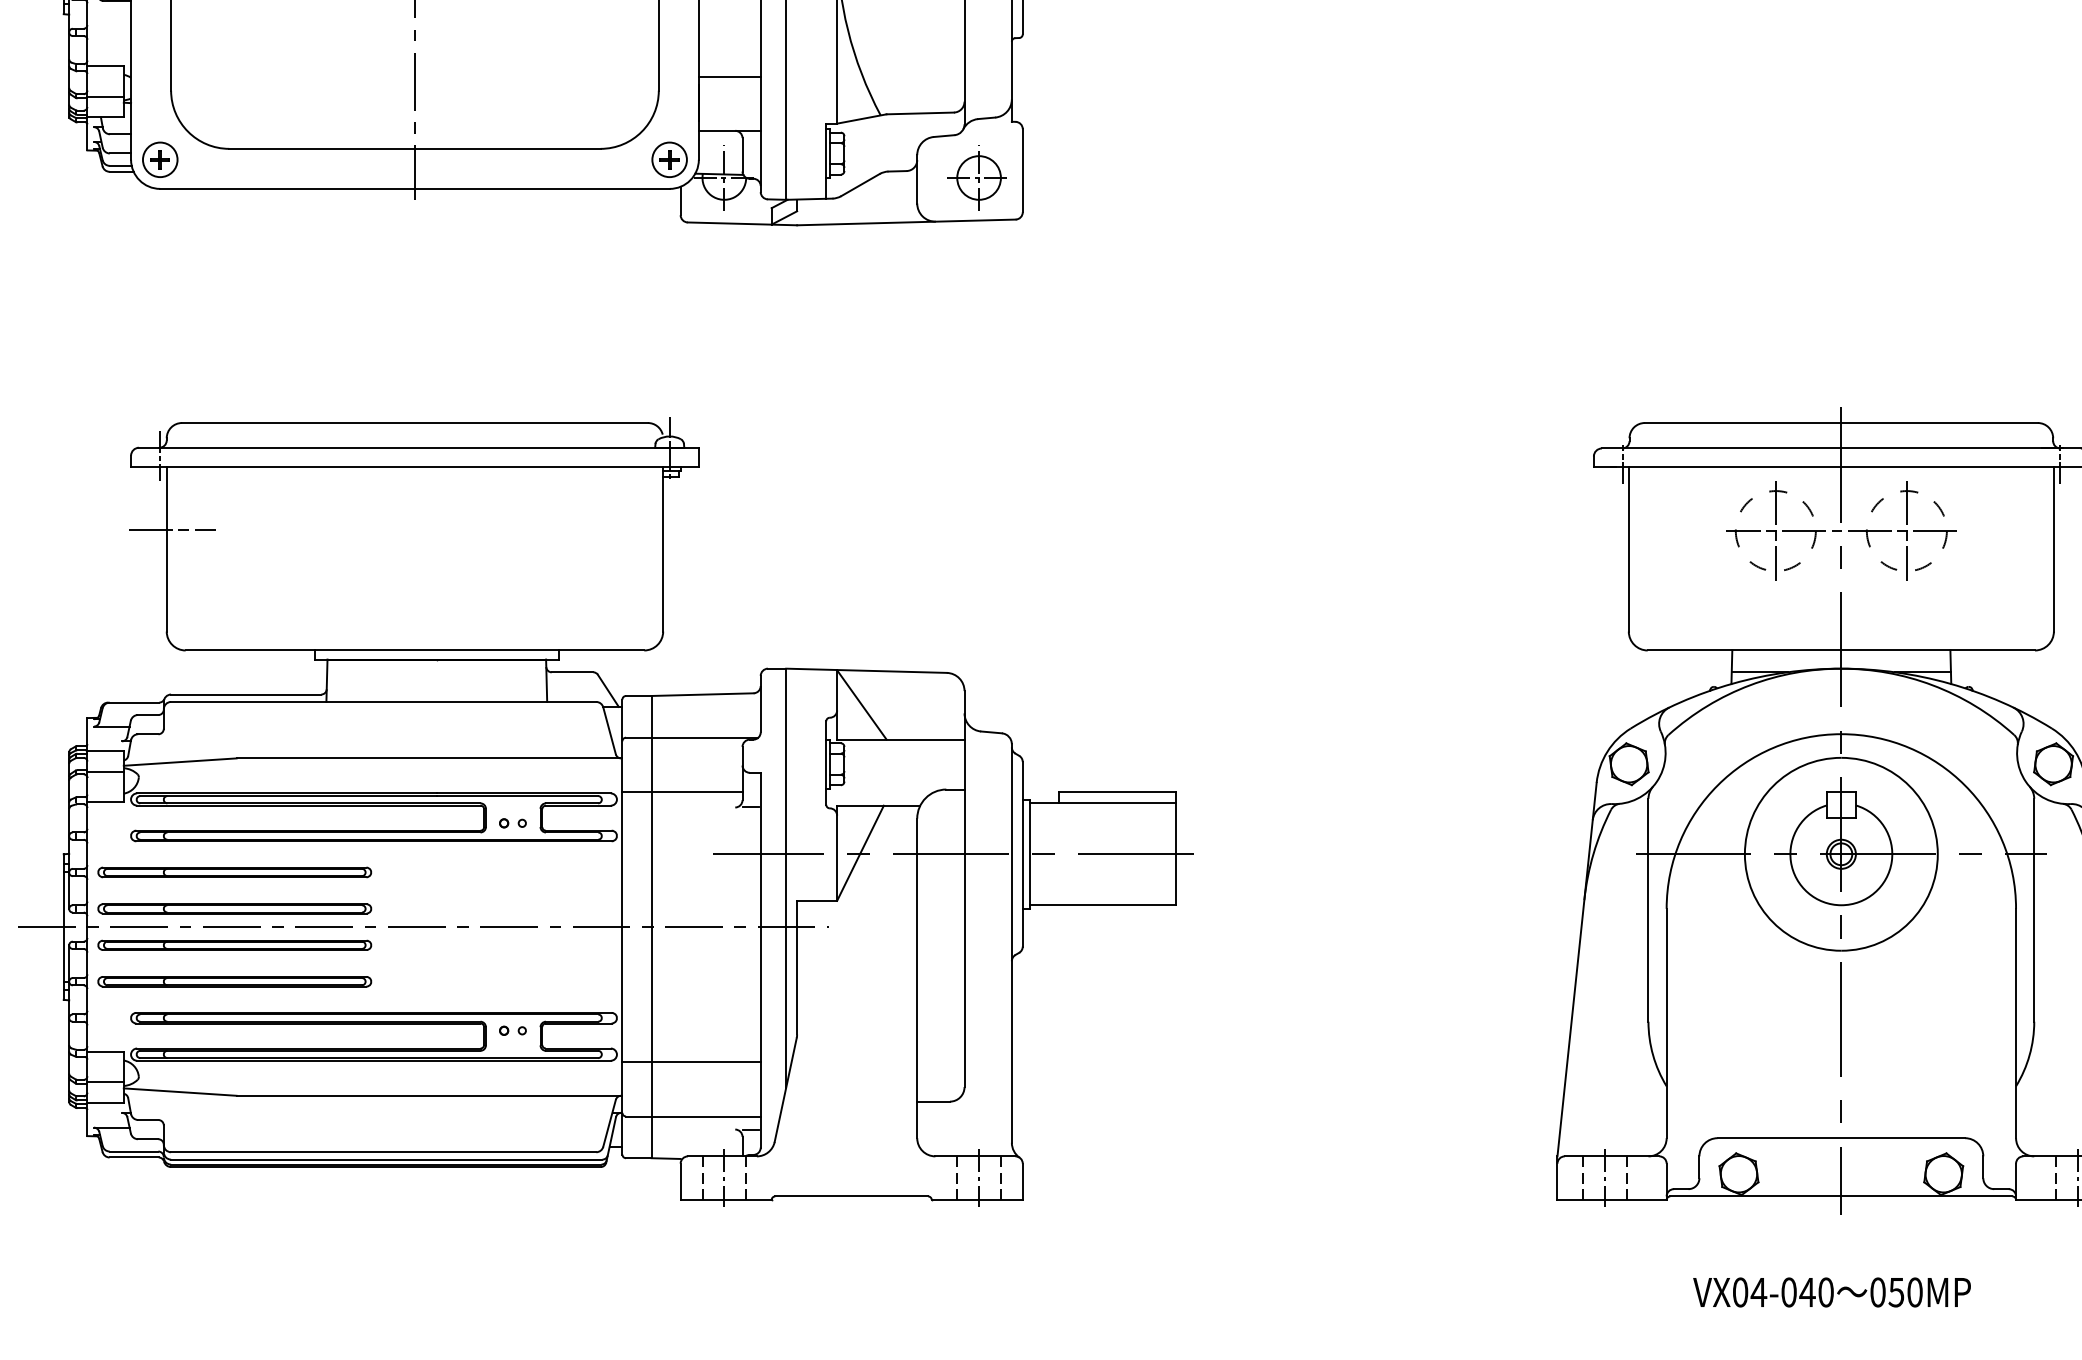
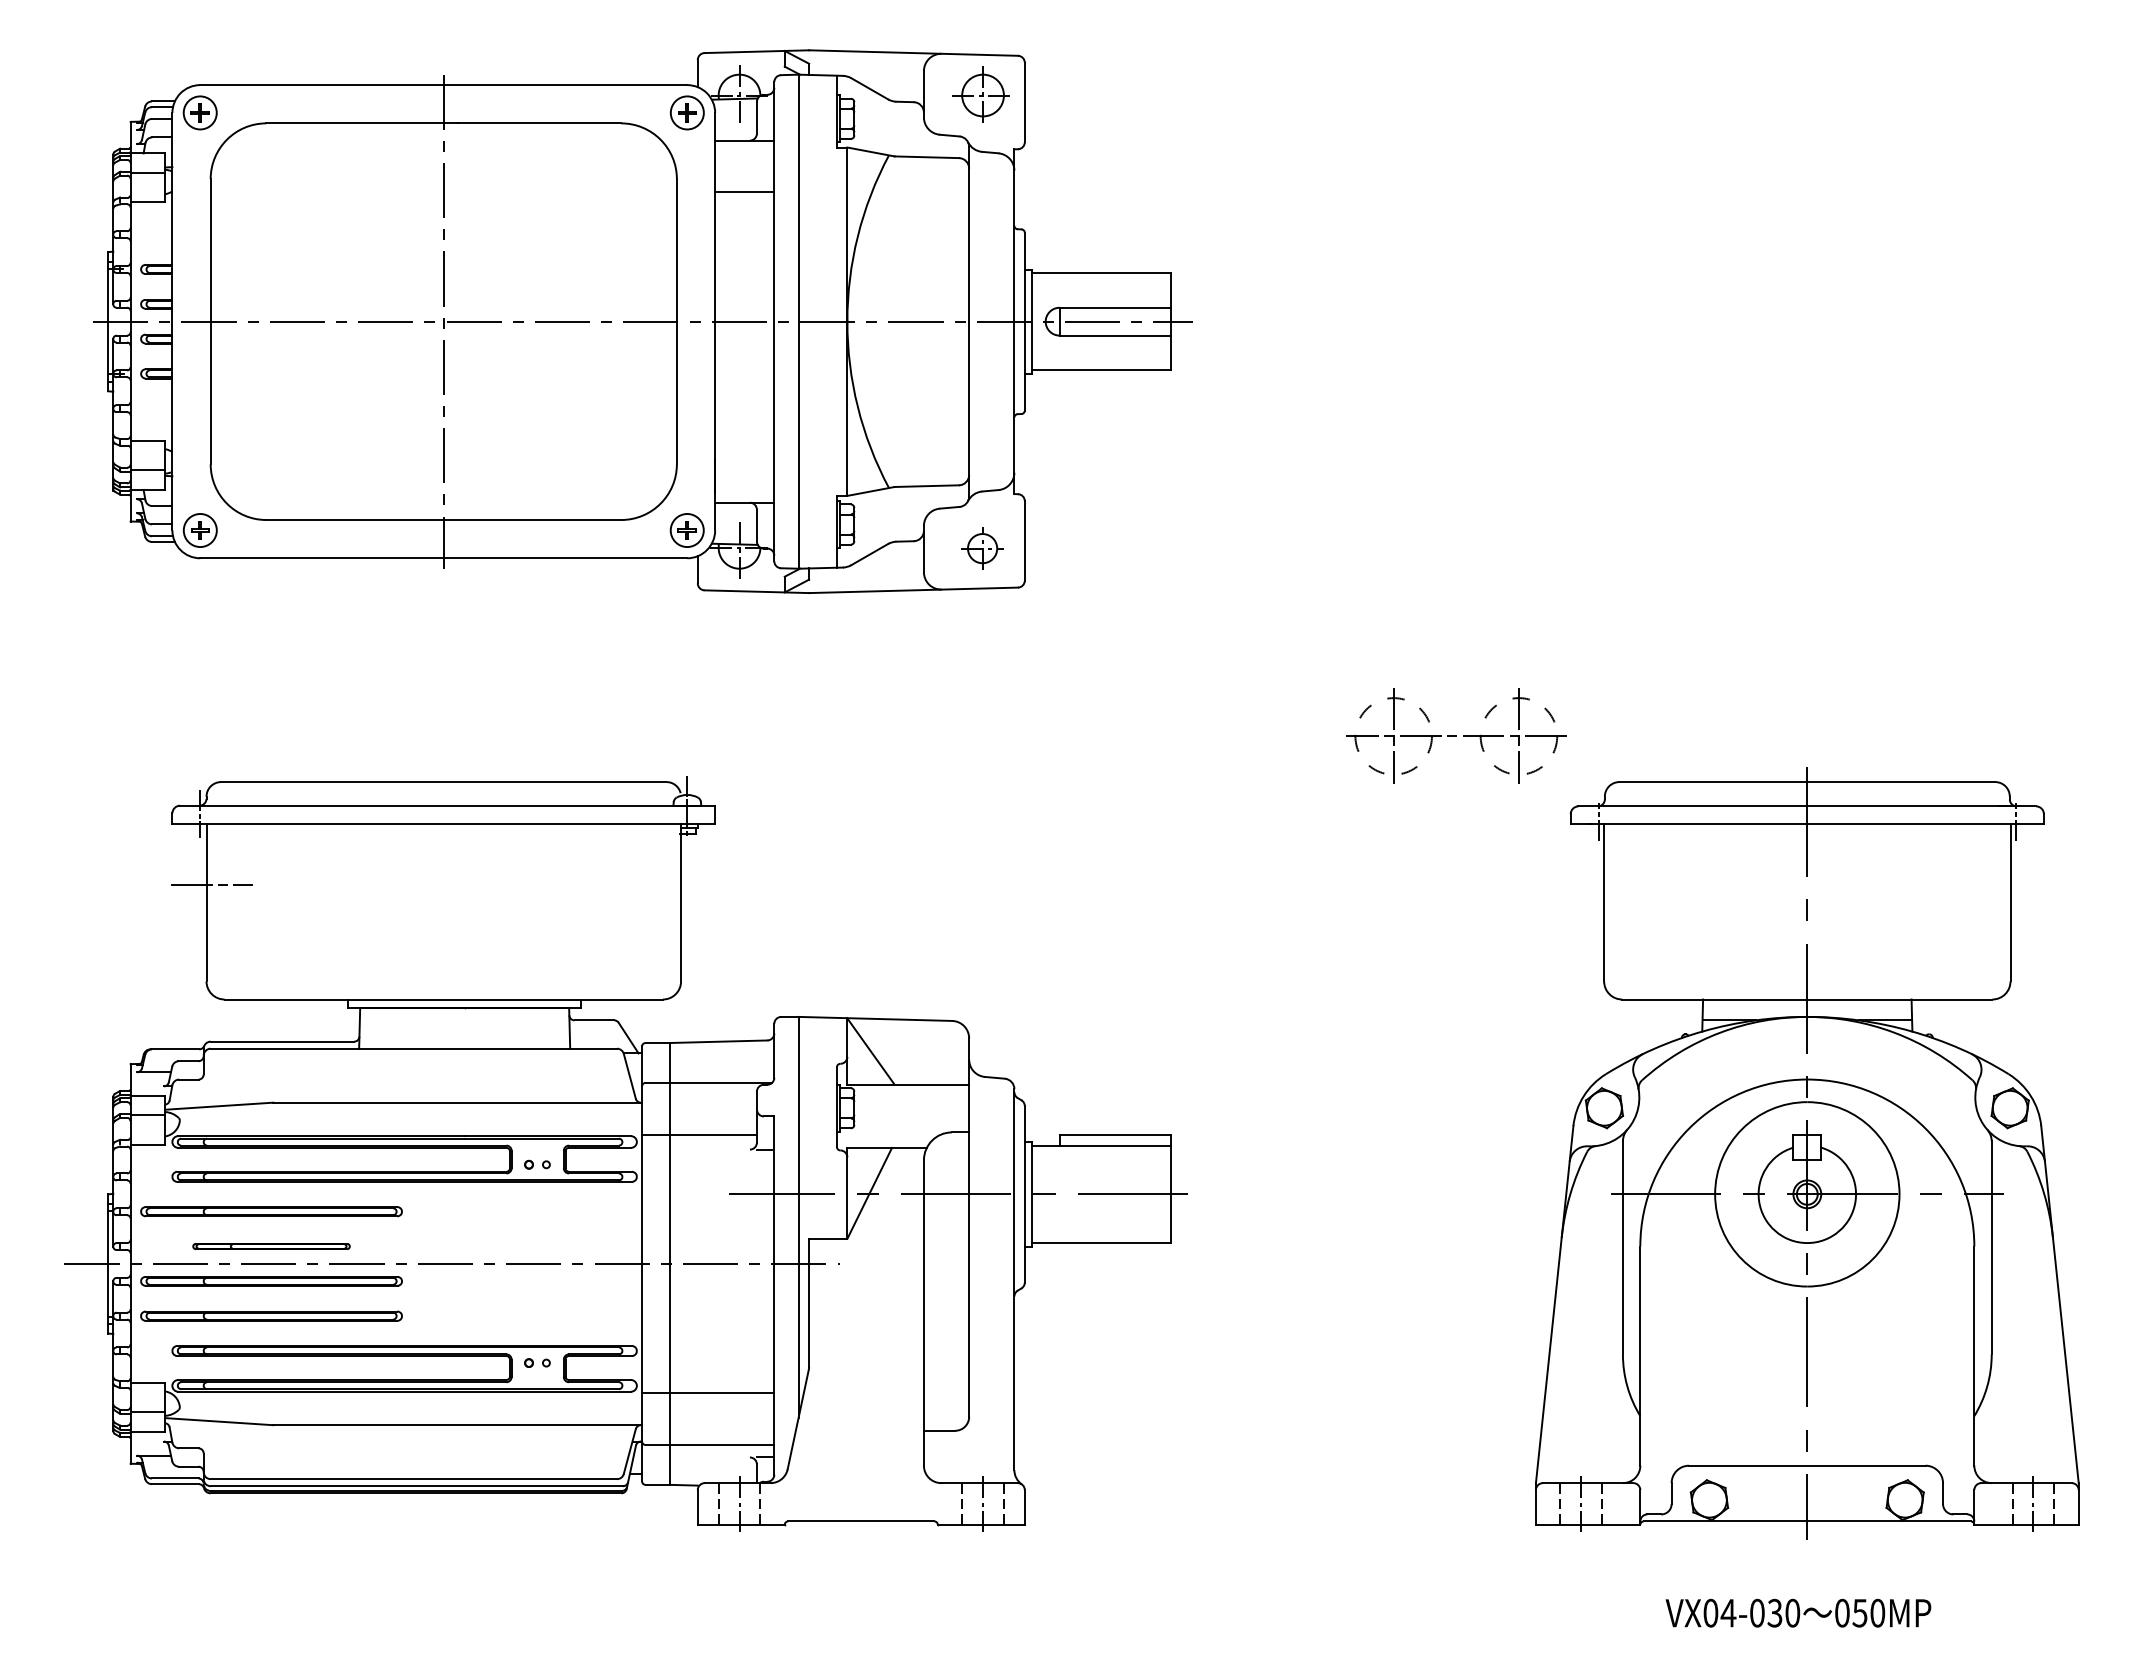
line: (729, 76) -> (744, 450), removed
part: (977, 180) -> (981, 550), size x0.7
part: (1841, 530) -> (1456, 735), moved
part: (234, 908) -> (271, 1246), size x0.6
text: (1807, 1291) -> (1774, 1612), VX04-040 -> VX04-030

